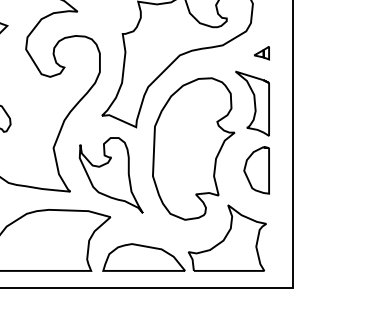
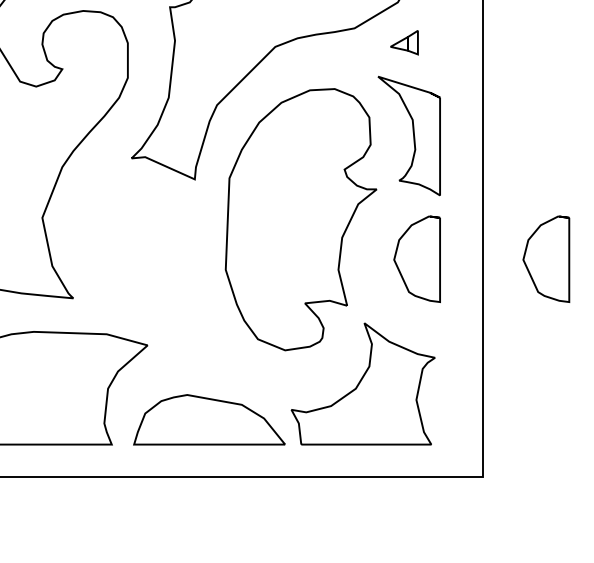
part: (261, 53) -> (403, 43), moved
part: (326, 170) -> (546, 259), added
part: (110, 175) -> (147, 268), removed

